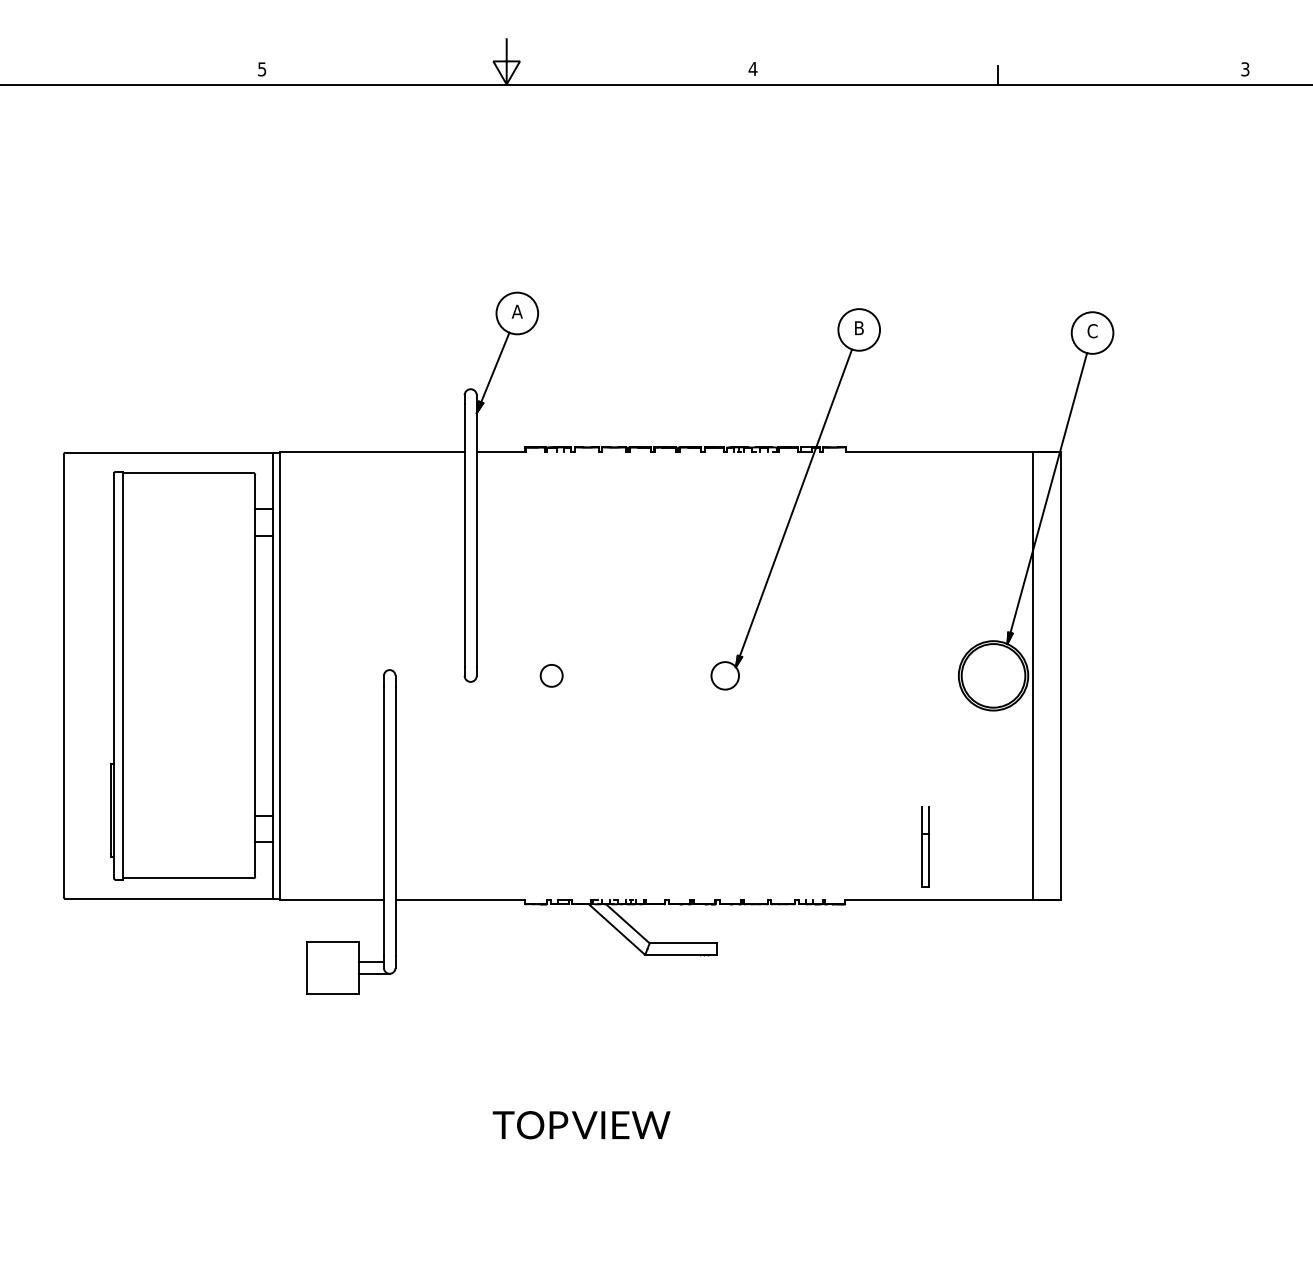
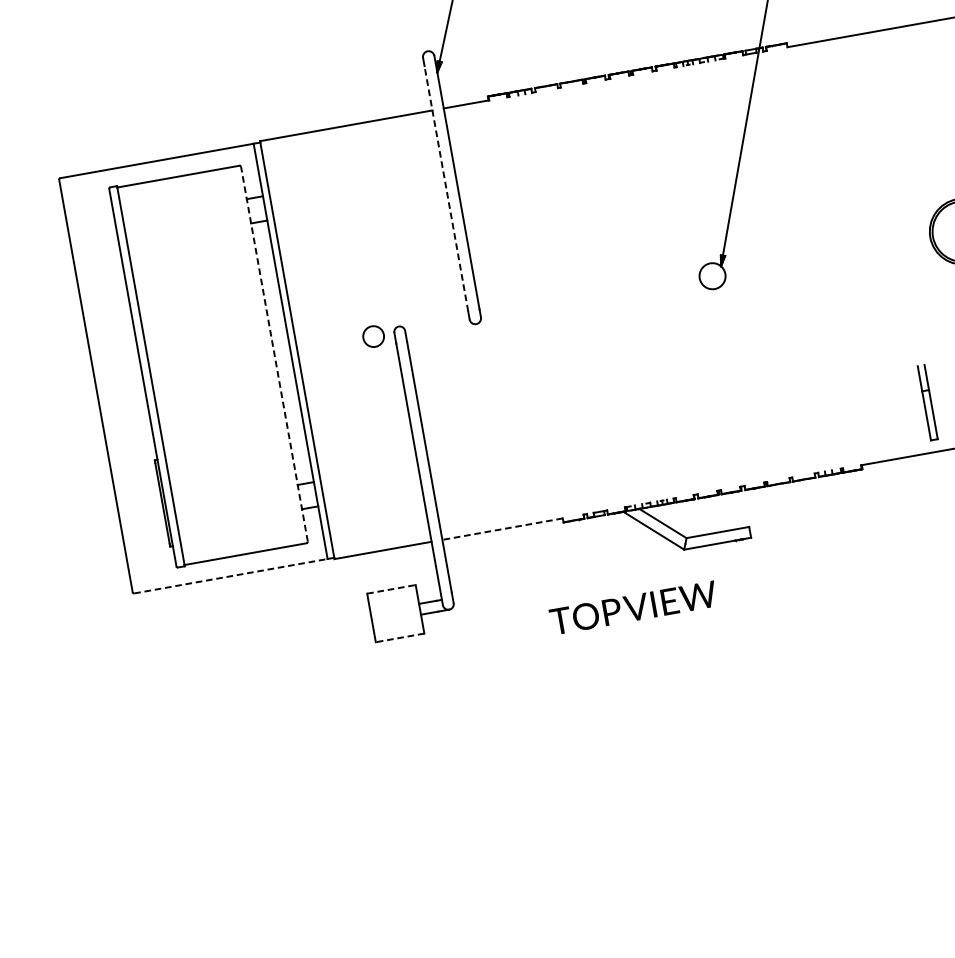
line: (464, 535) -> (446, 188), solid -> dashed
line: (255, 675) -> (274, 353), solid -> dashed
circle: (551, 675) -> (373, 336), moved
line: (168, 898) -> (230, 576), solid -> dashed
line: (460, 899) -> (502, 528), solid -> dashed
line: (333, 941) -> (391, 588), solid -> dashed
line: (332, 994) -> (399, 638), solid -> dashed
text: (581, 1125) -> (633, 608), moved

